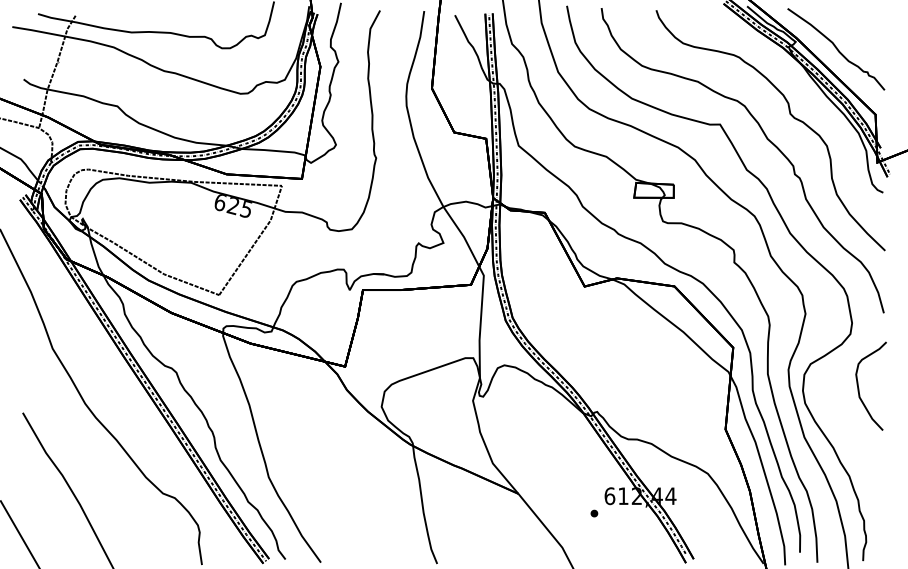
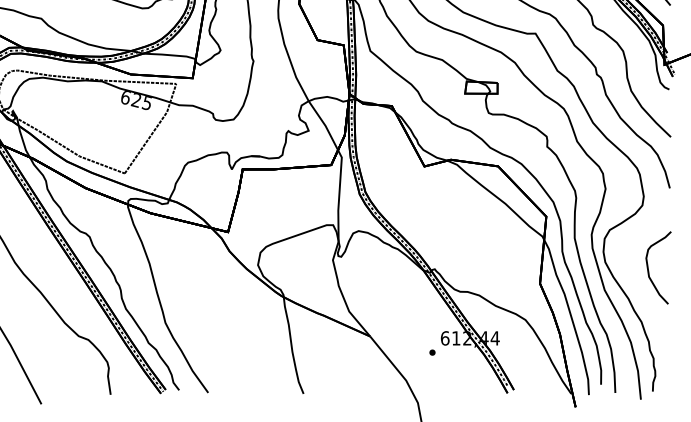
curve: (859, 388) -> (649, 269), moved

